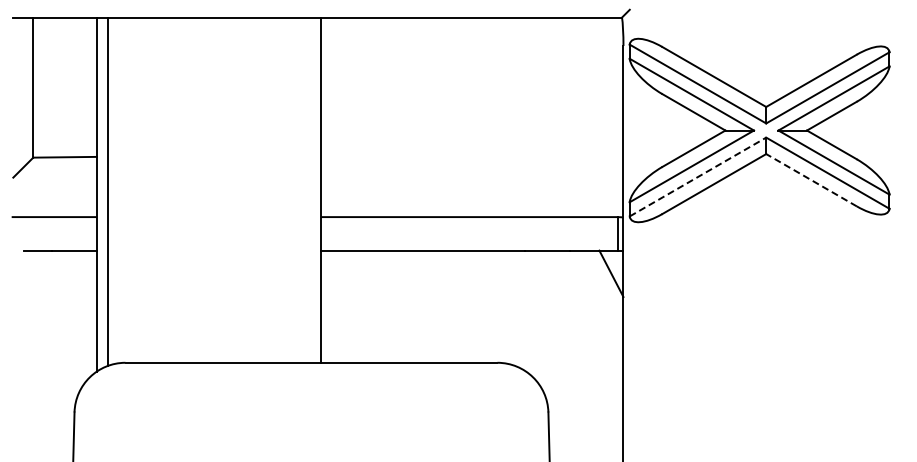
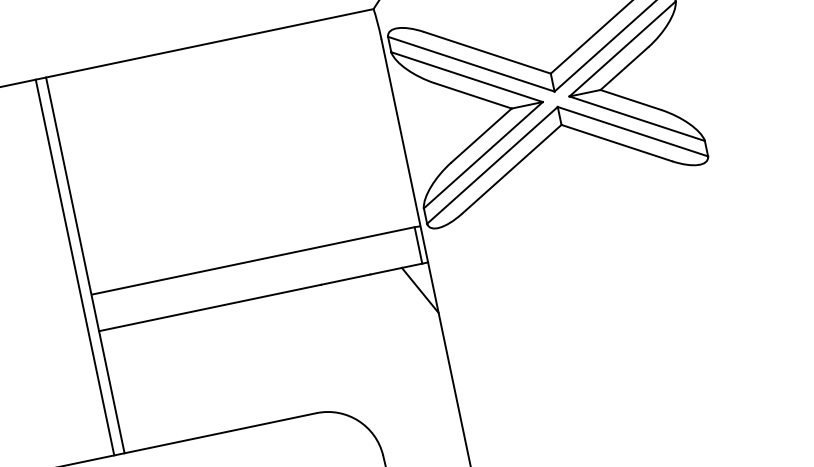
line: (697, 177) -> (492, 166), dashed -> solid
line: (811, 180) -> (616, 143), dashed -> solid
line: (311, 189) -> (74, 266), added

